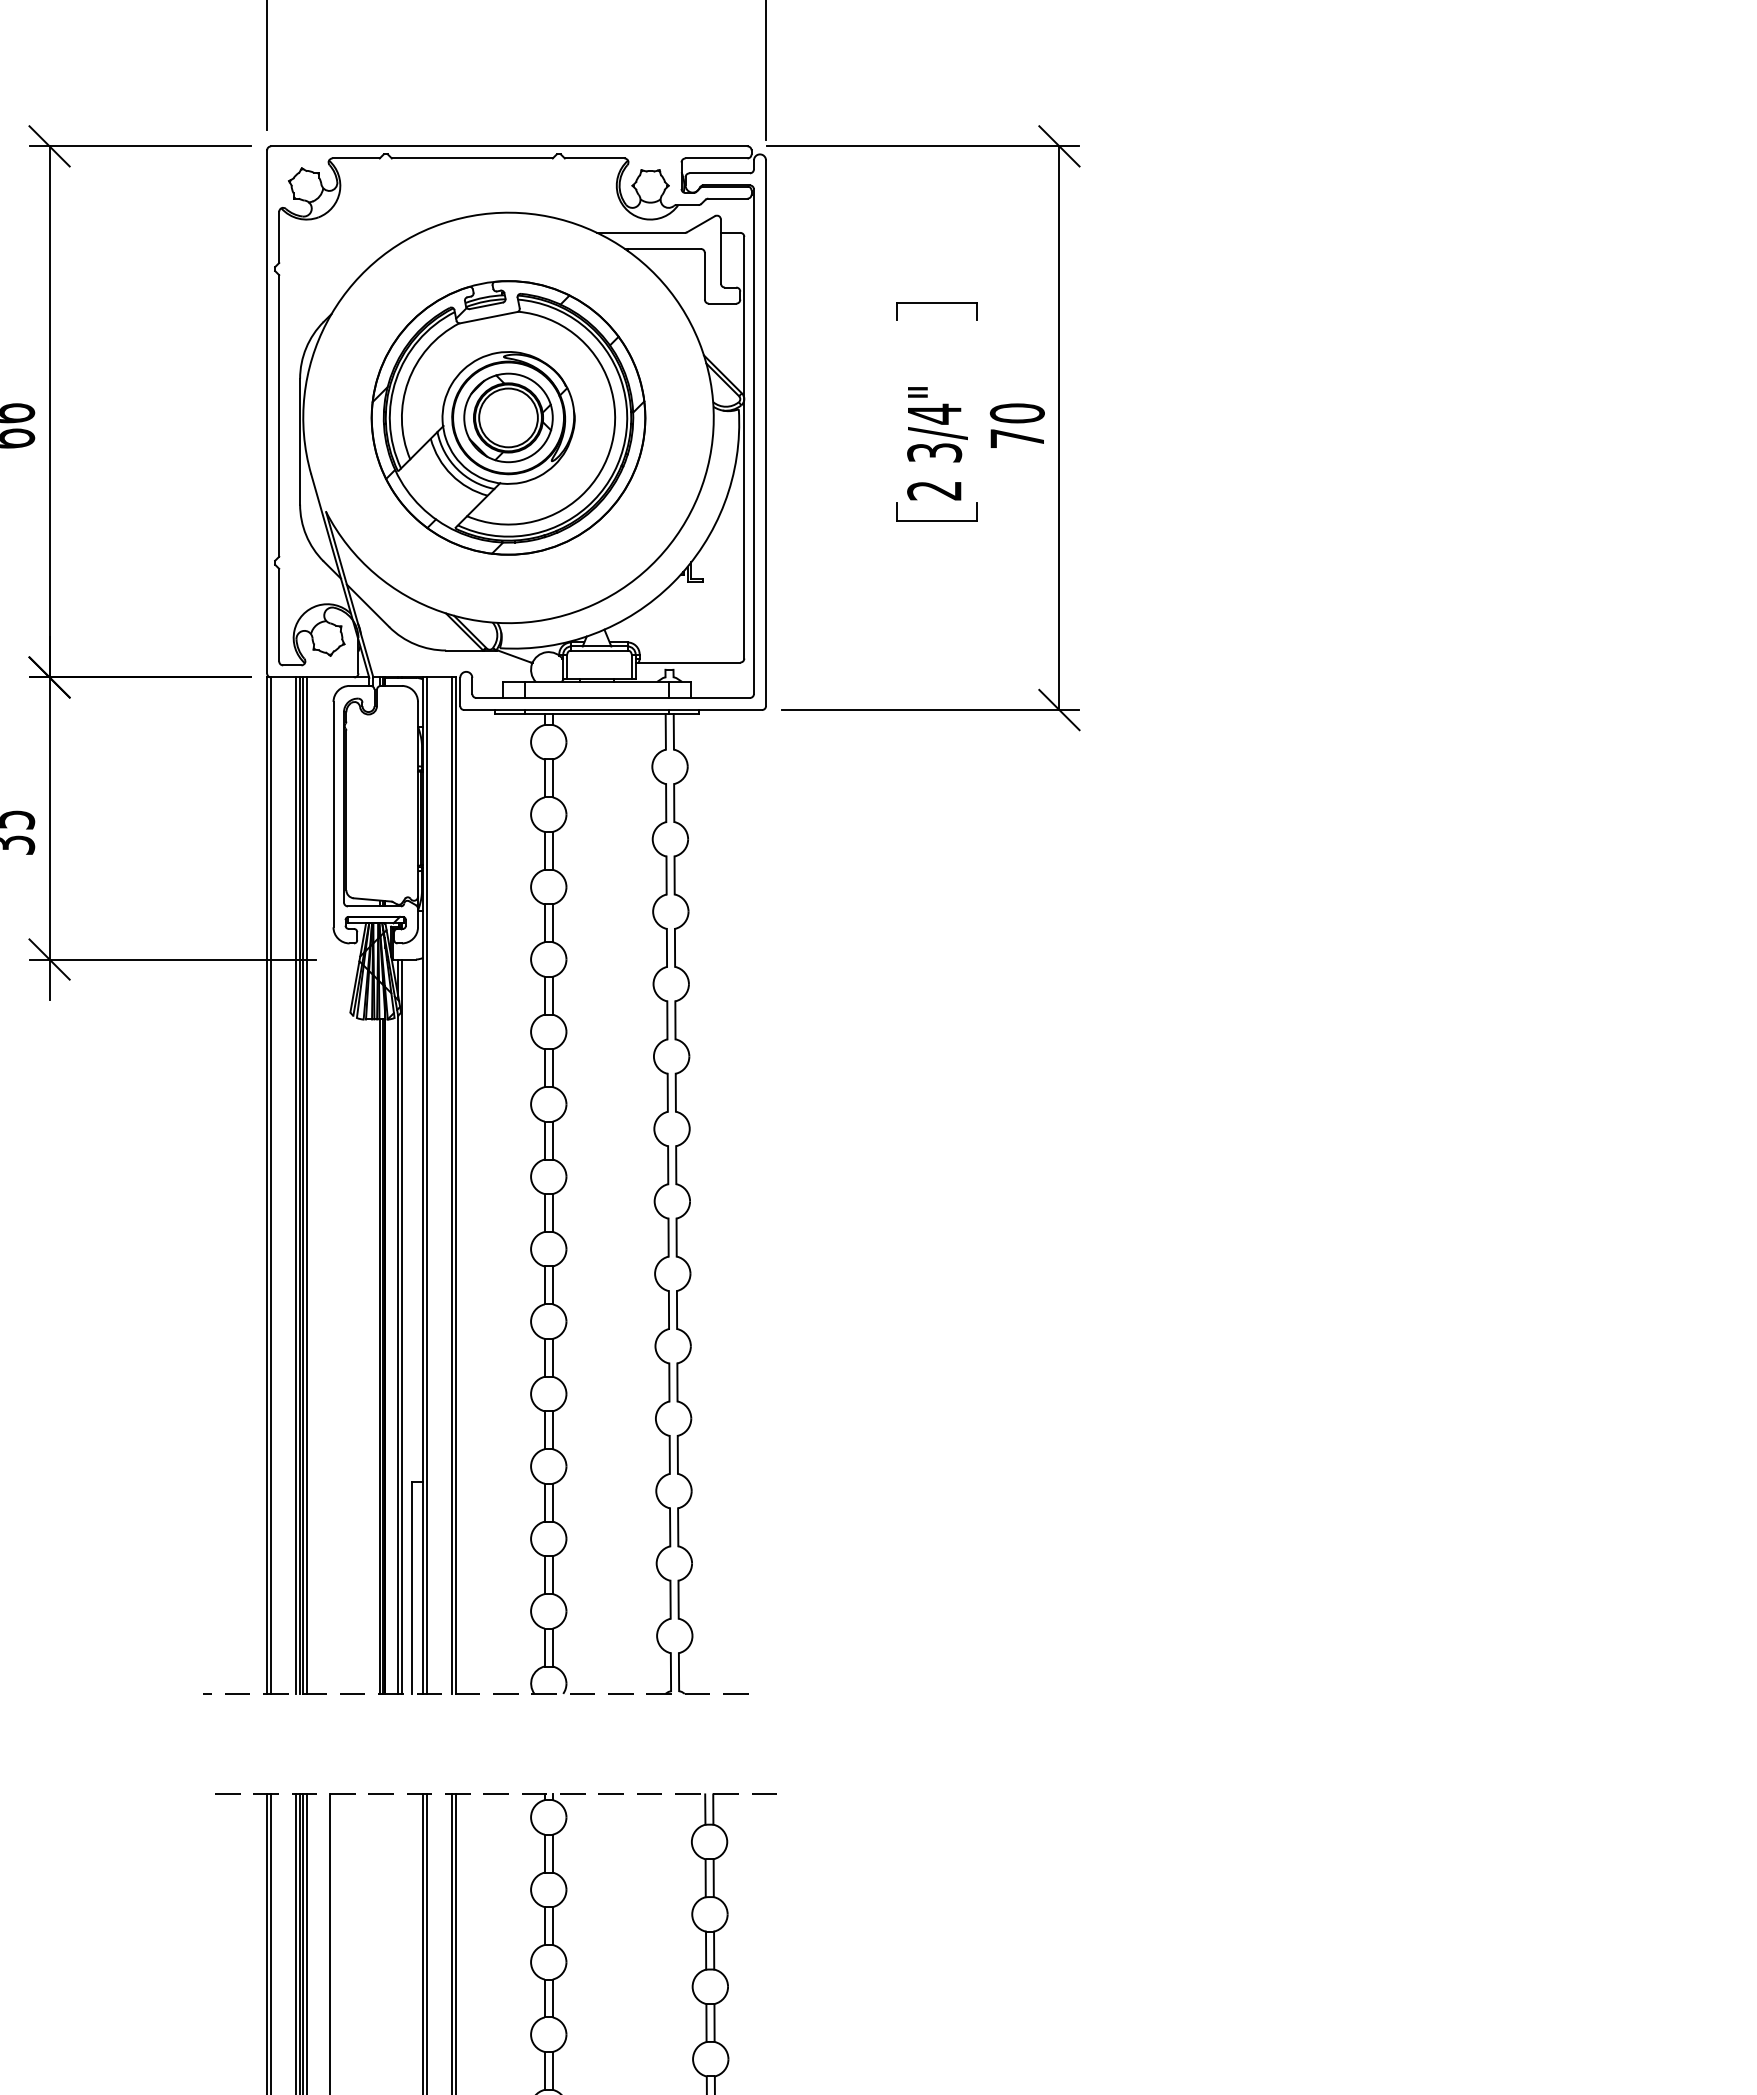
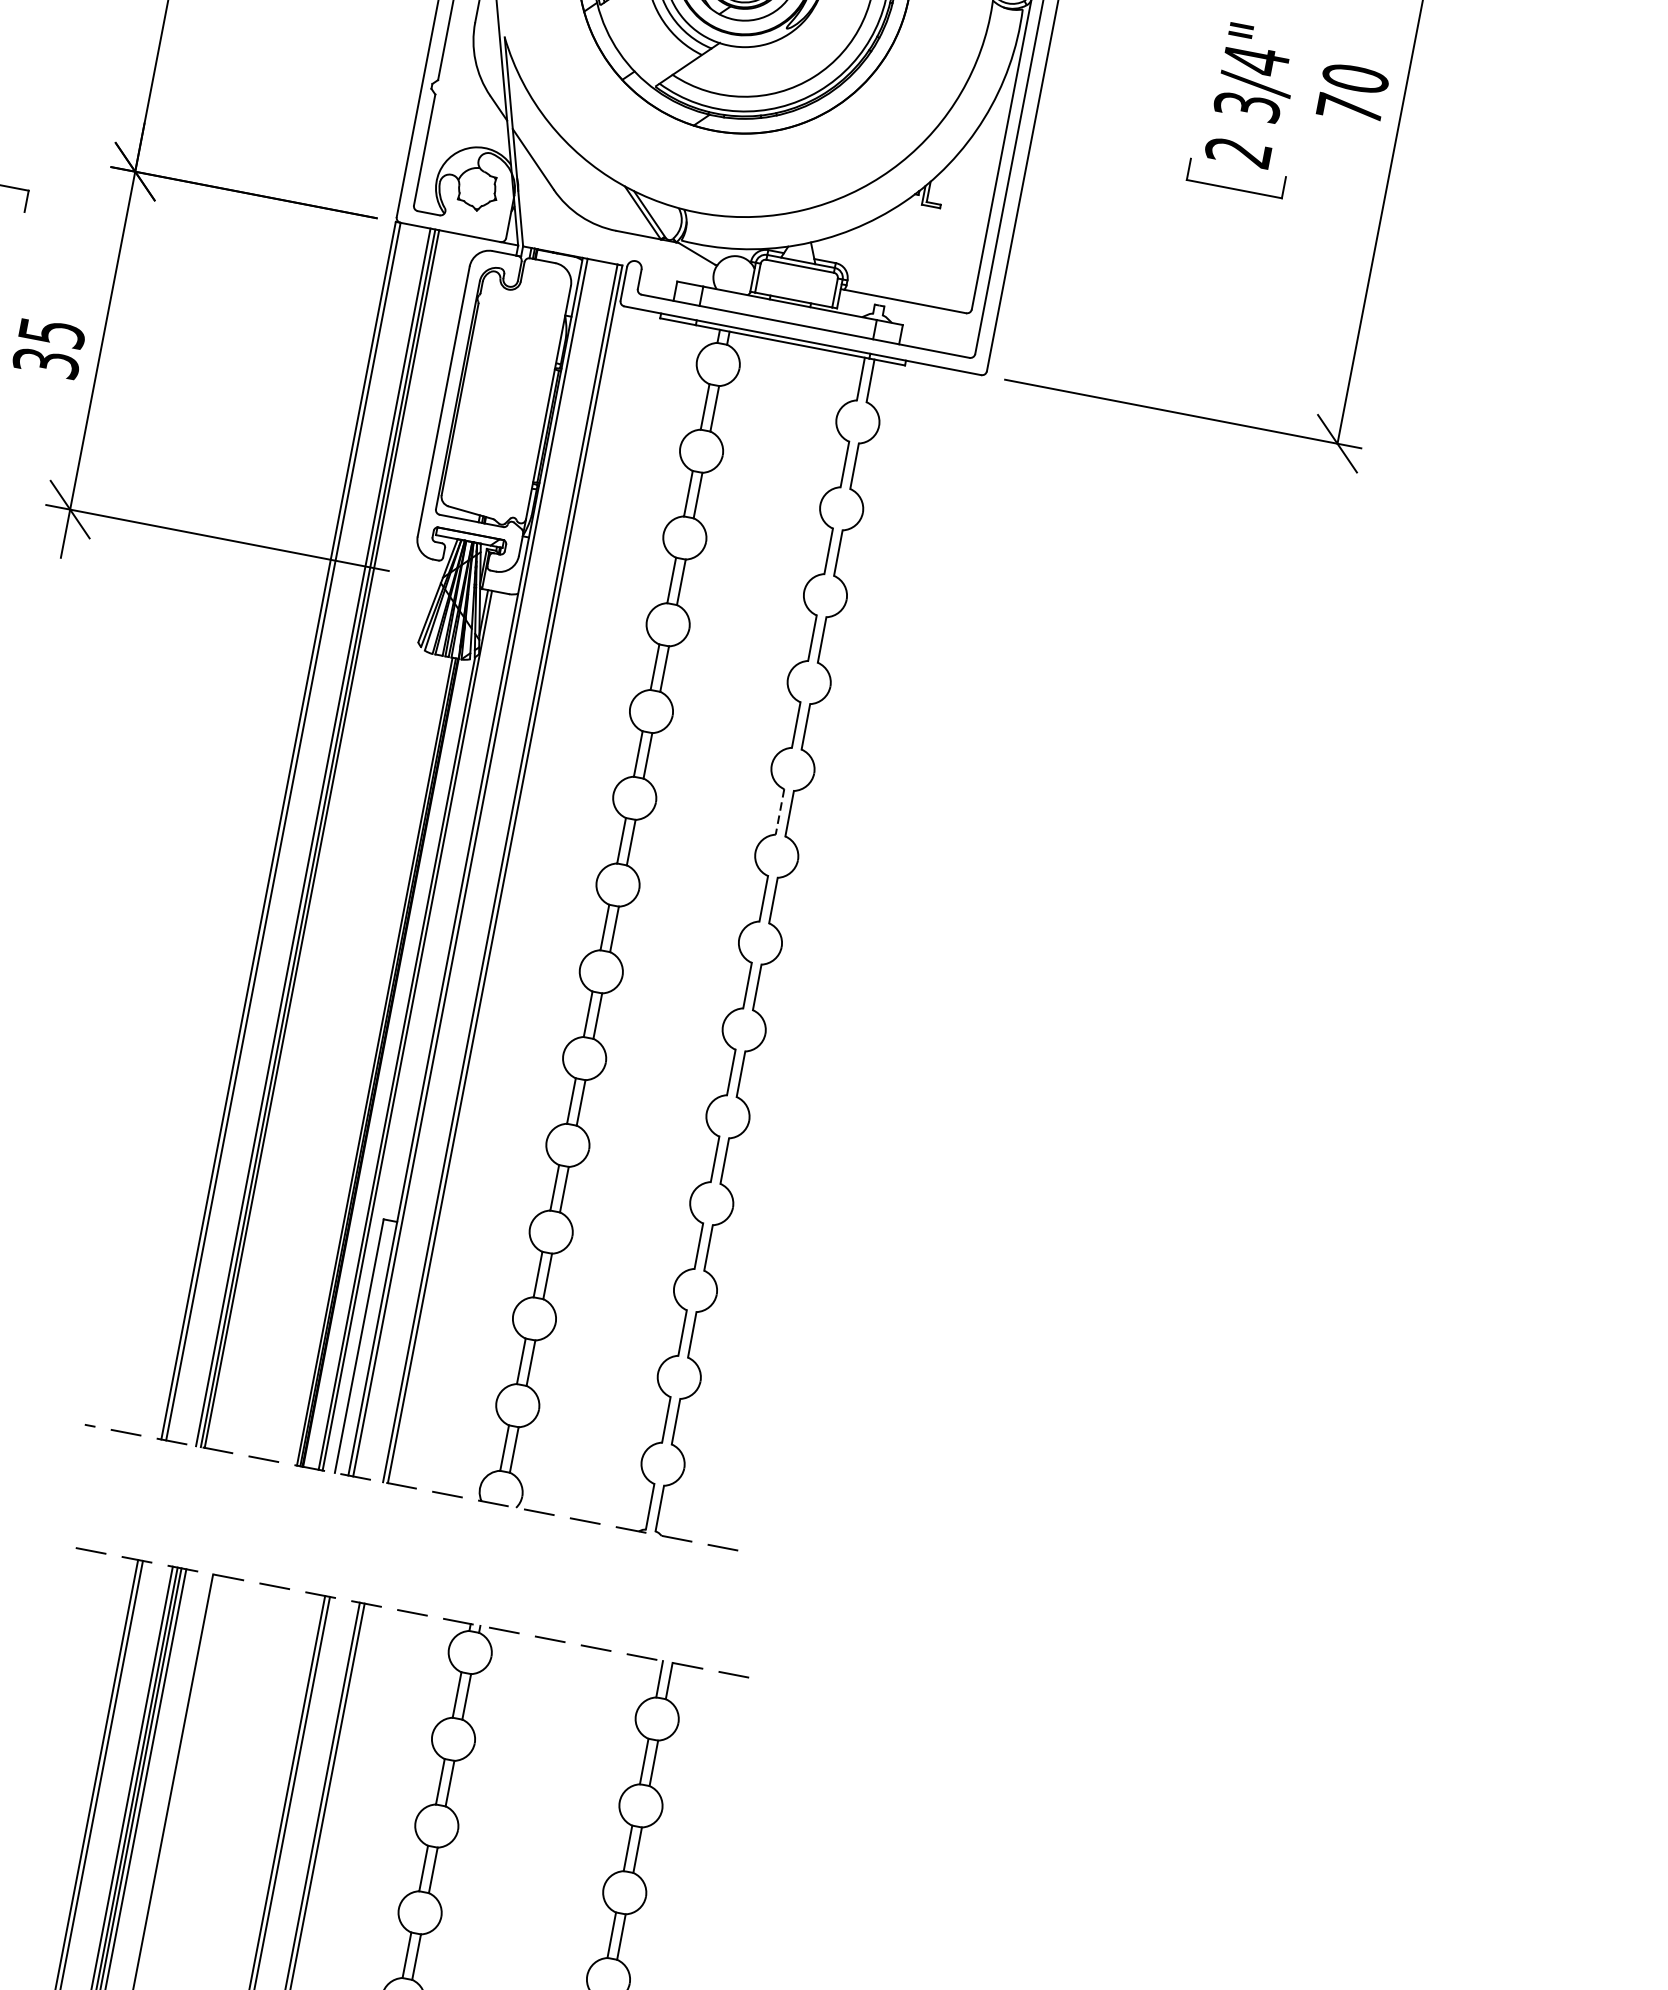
line: (667, 1092) -> (779, 811), solid -> dashed
line: (307, 1185) -> (327, 839), removed

